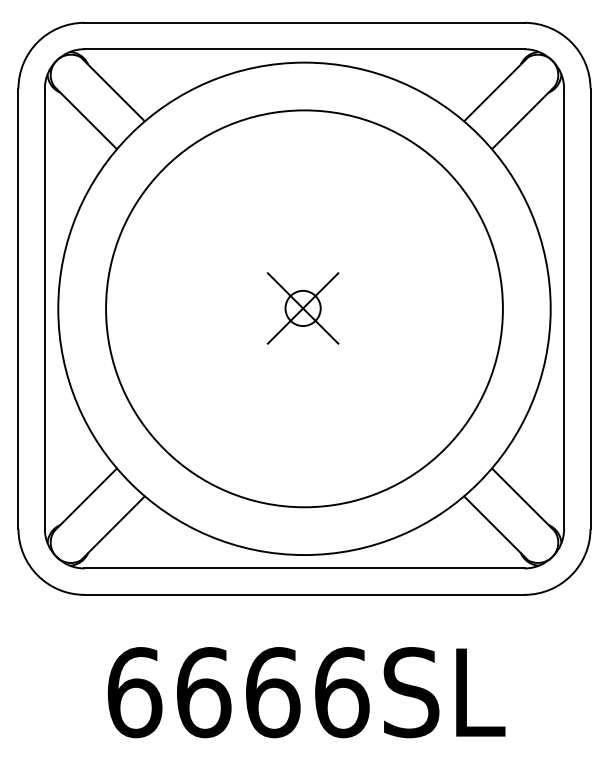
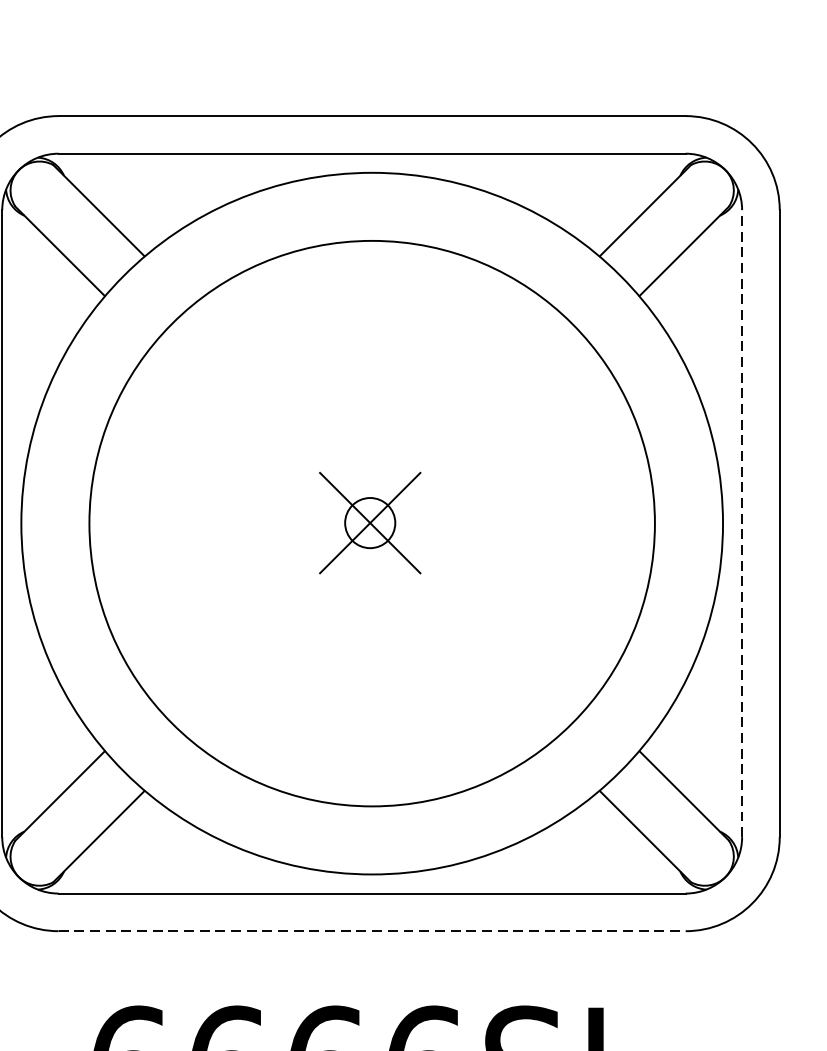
line: (564, 308) -> (742, 523), solid -> dashed
line: (304, 594) -> (372, 930), solid -> dashed

